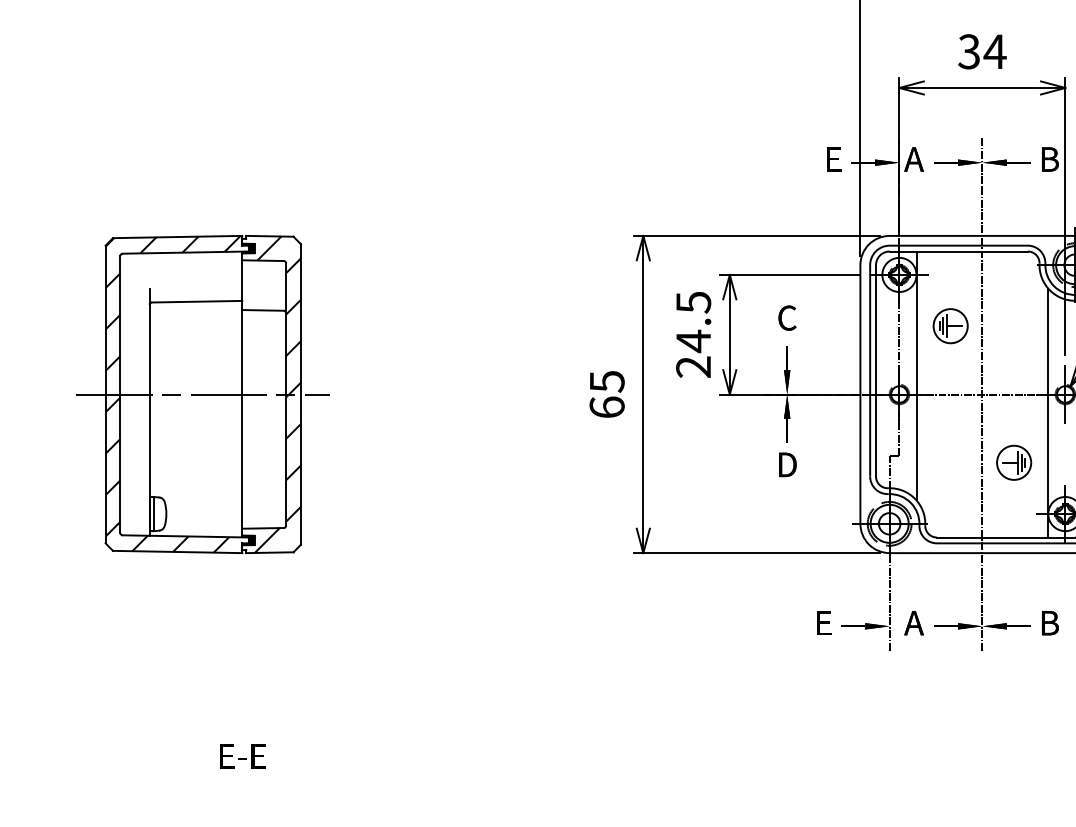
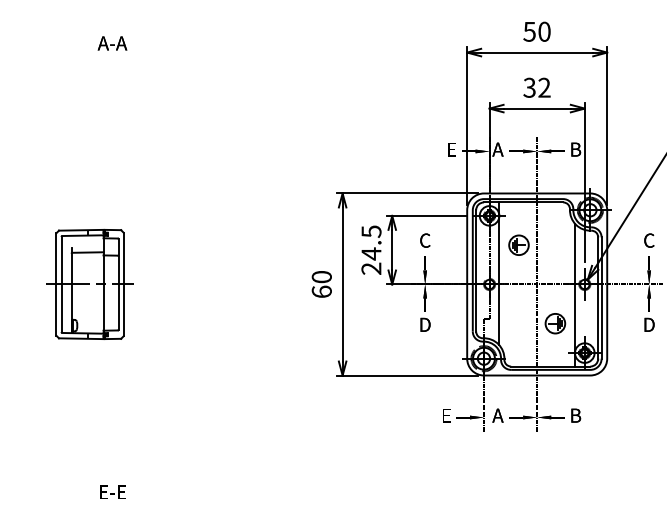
text: (995, 51) -> (544, 87), 34 -> 32
text: (606, 382) -> (321, 277), 65 -> 60
part: (202, 394) -> (89, 284), size x0.6

